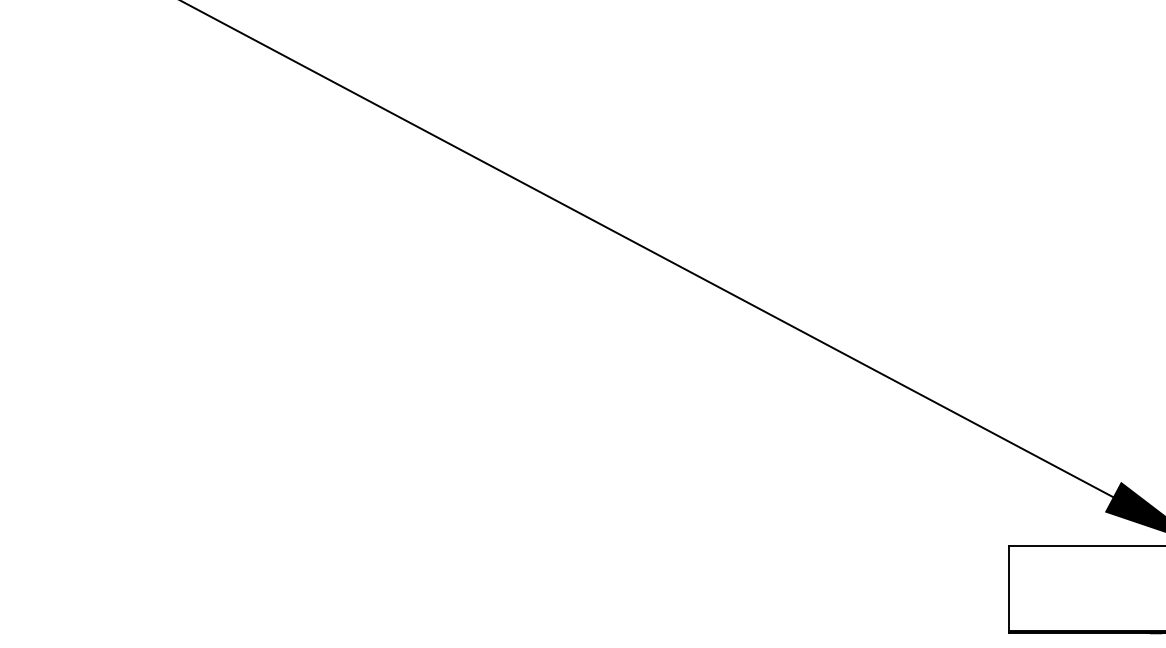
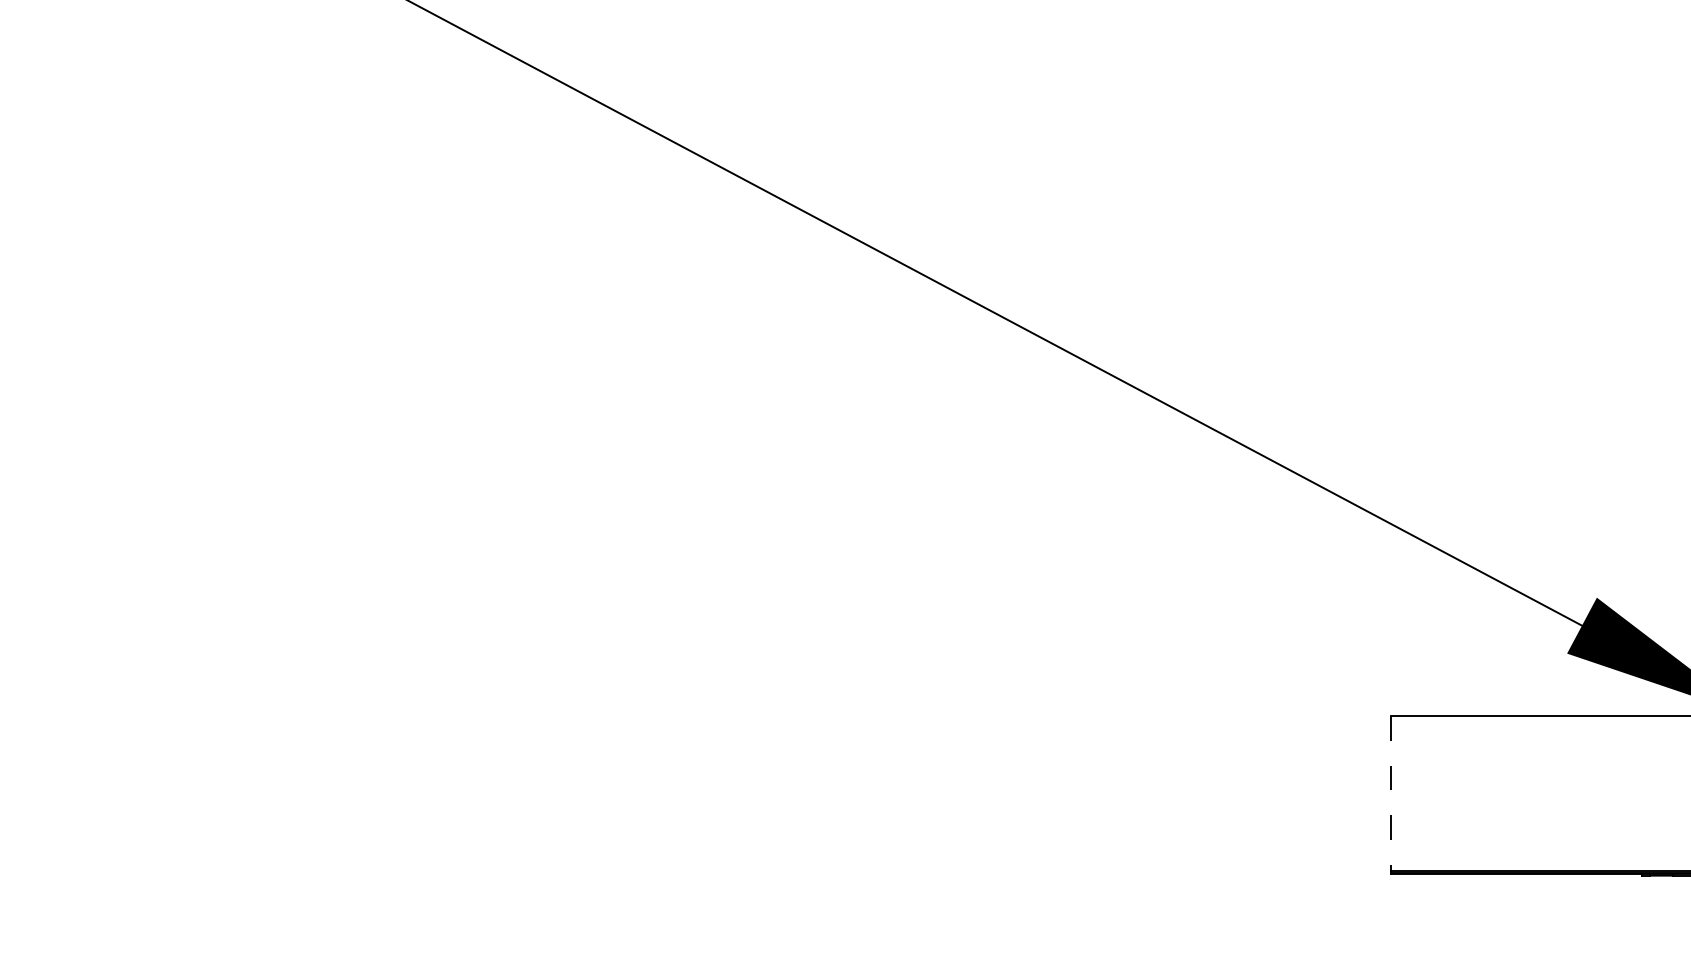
line: (1009, 589) -> (1392, 795), solid -> dashed

